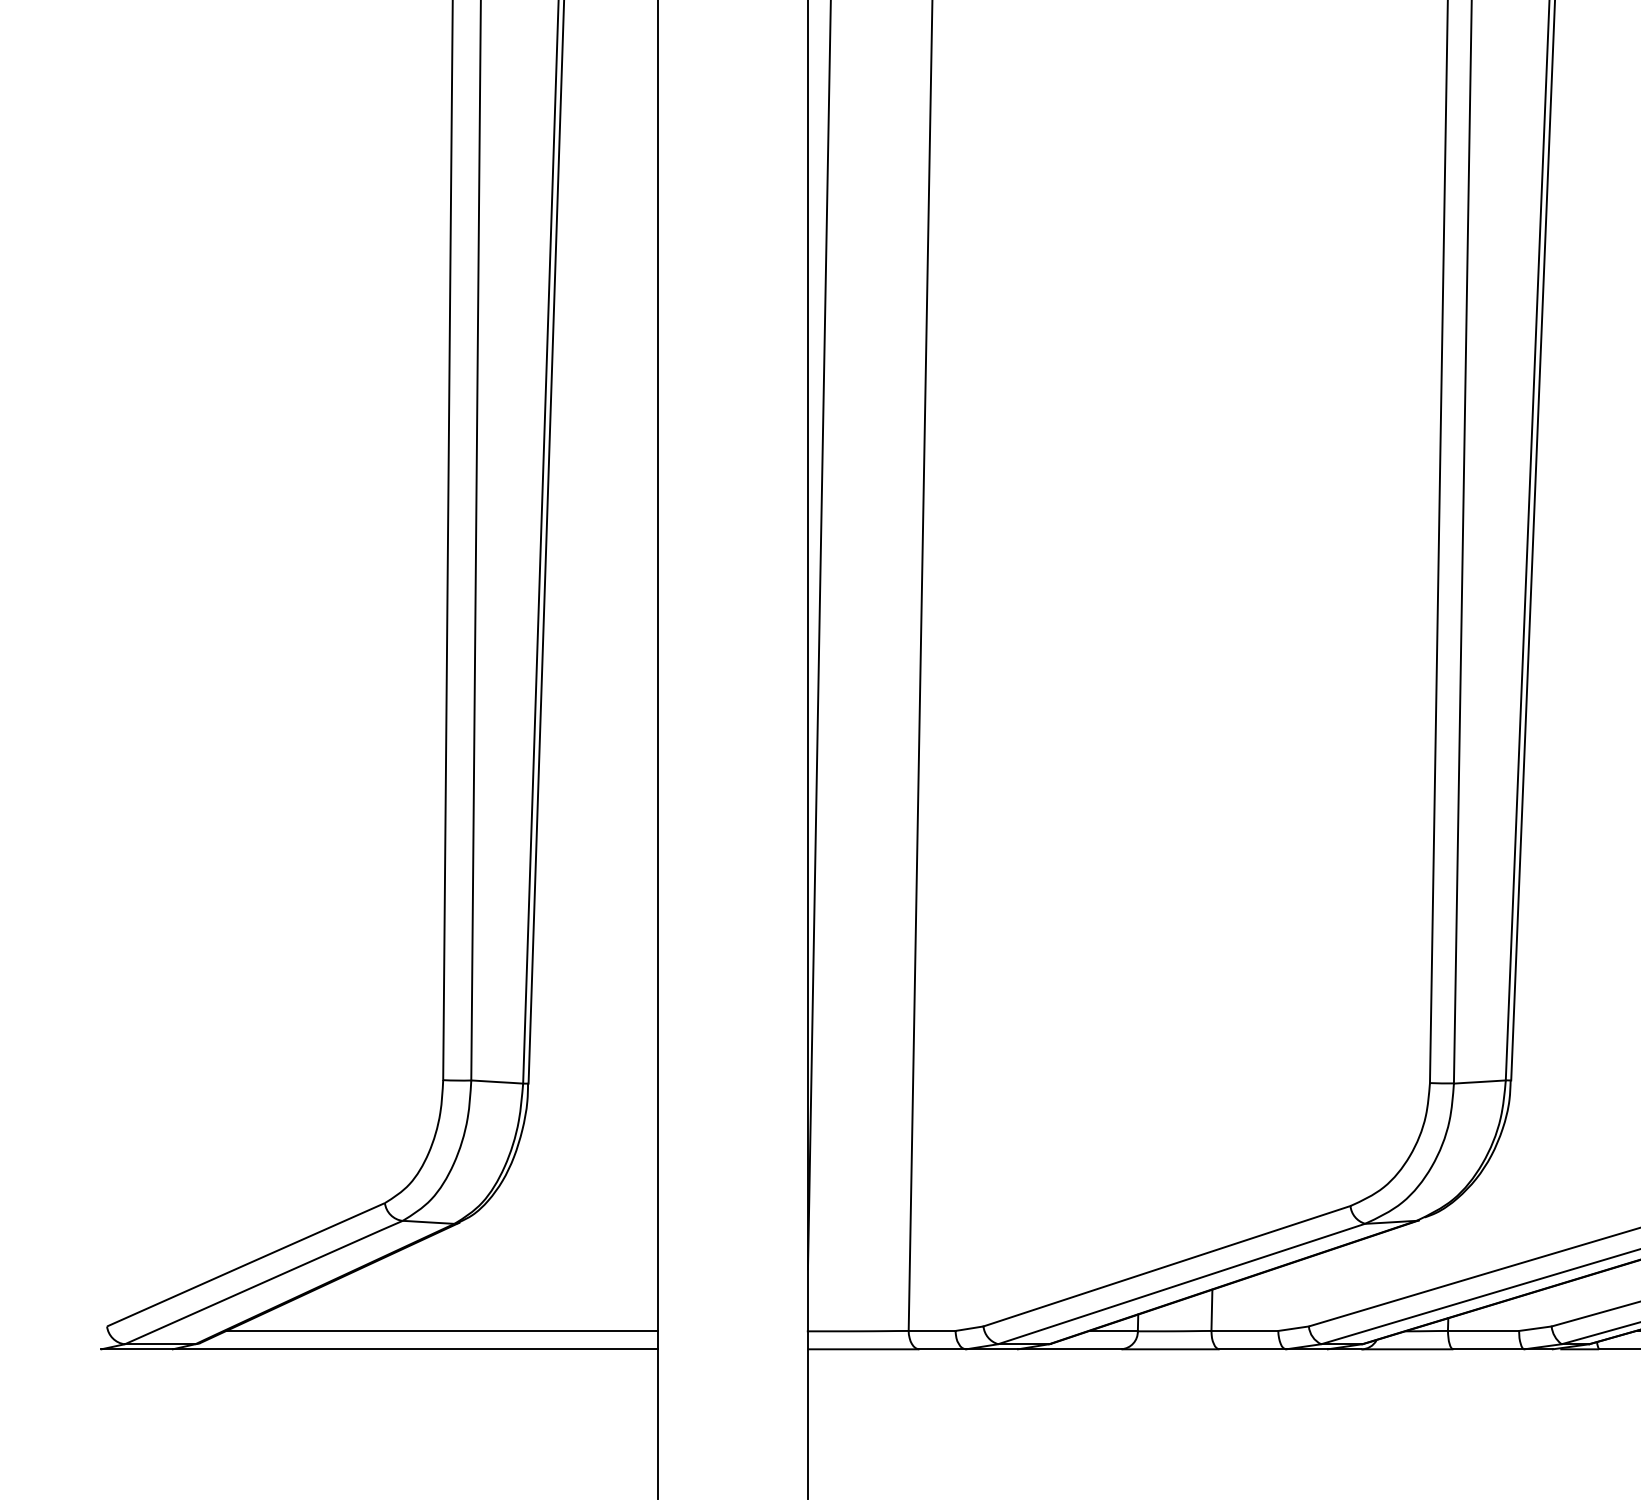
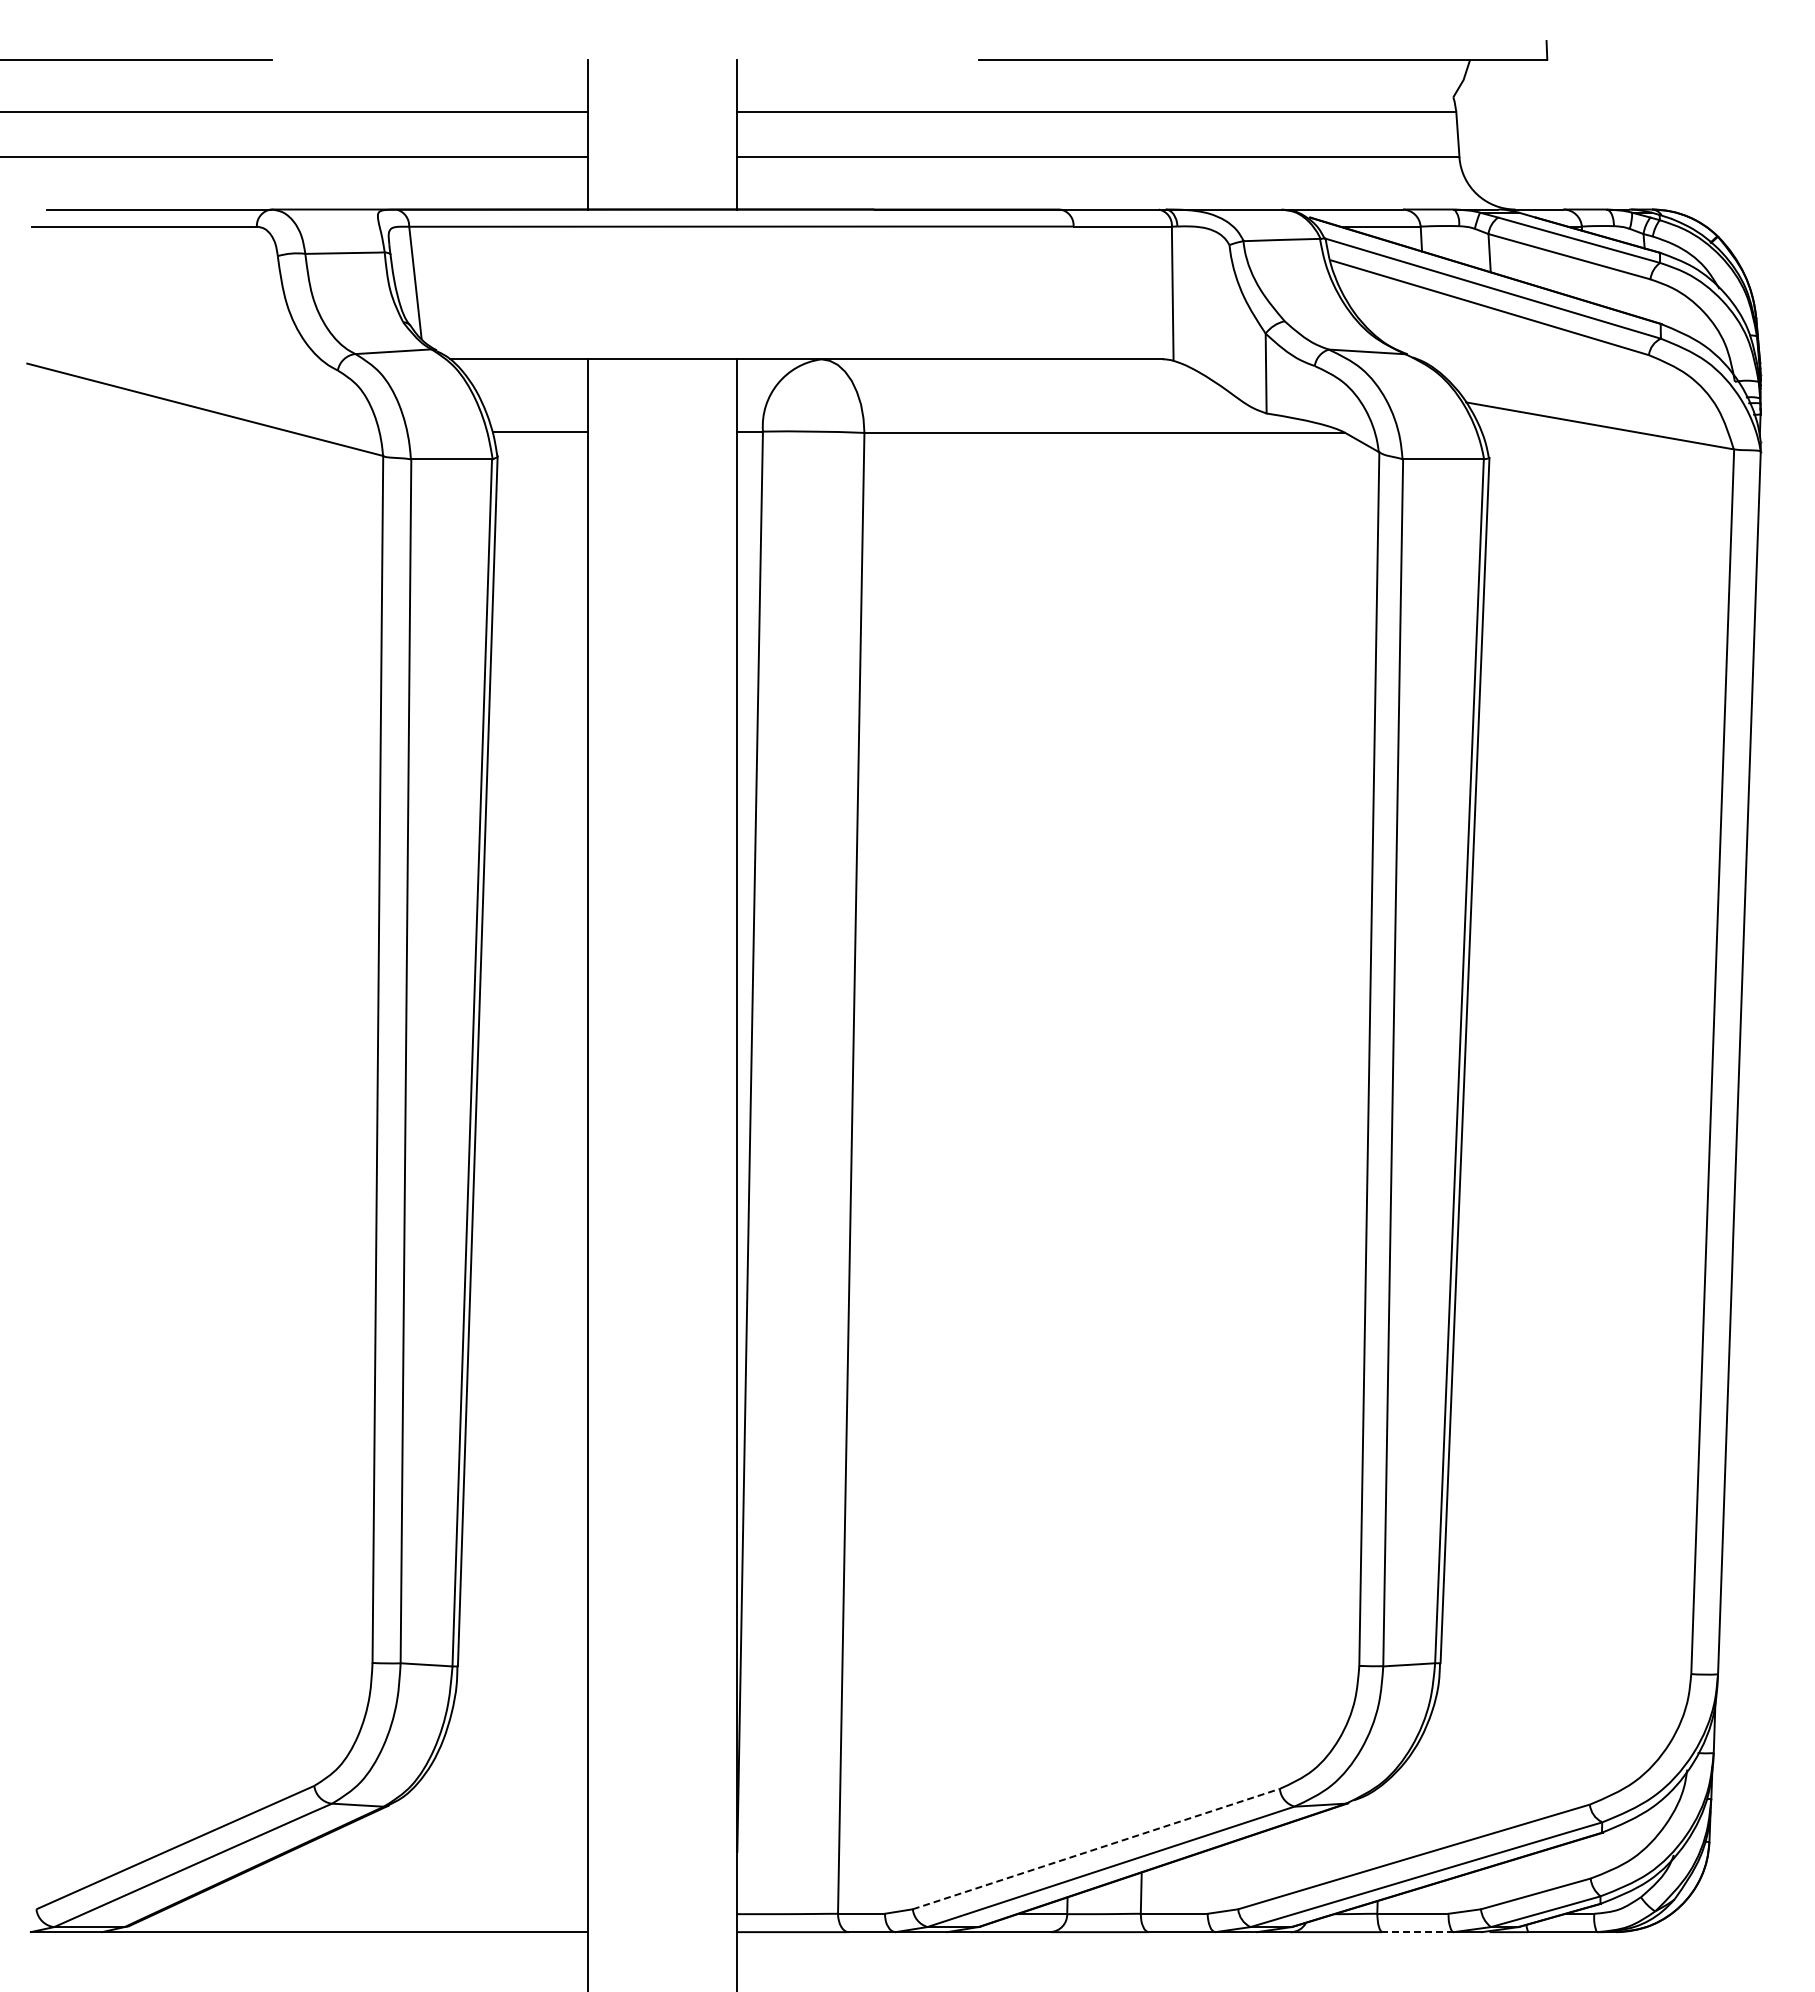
line: (1167, 1265) -> (1096, 1848), solid -> dashed
line: (442, 1331) -> (371, 1914), removed
line: (1489, 1349) -> (1418, 1932), solid -> dashed

